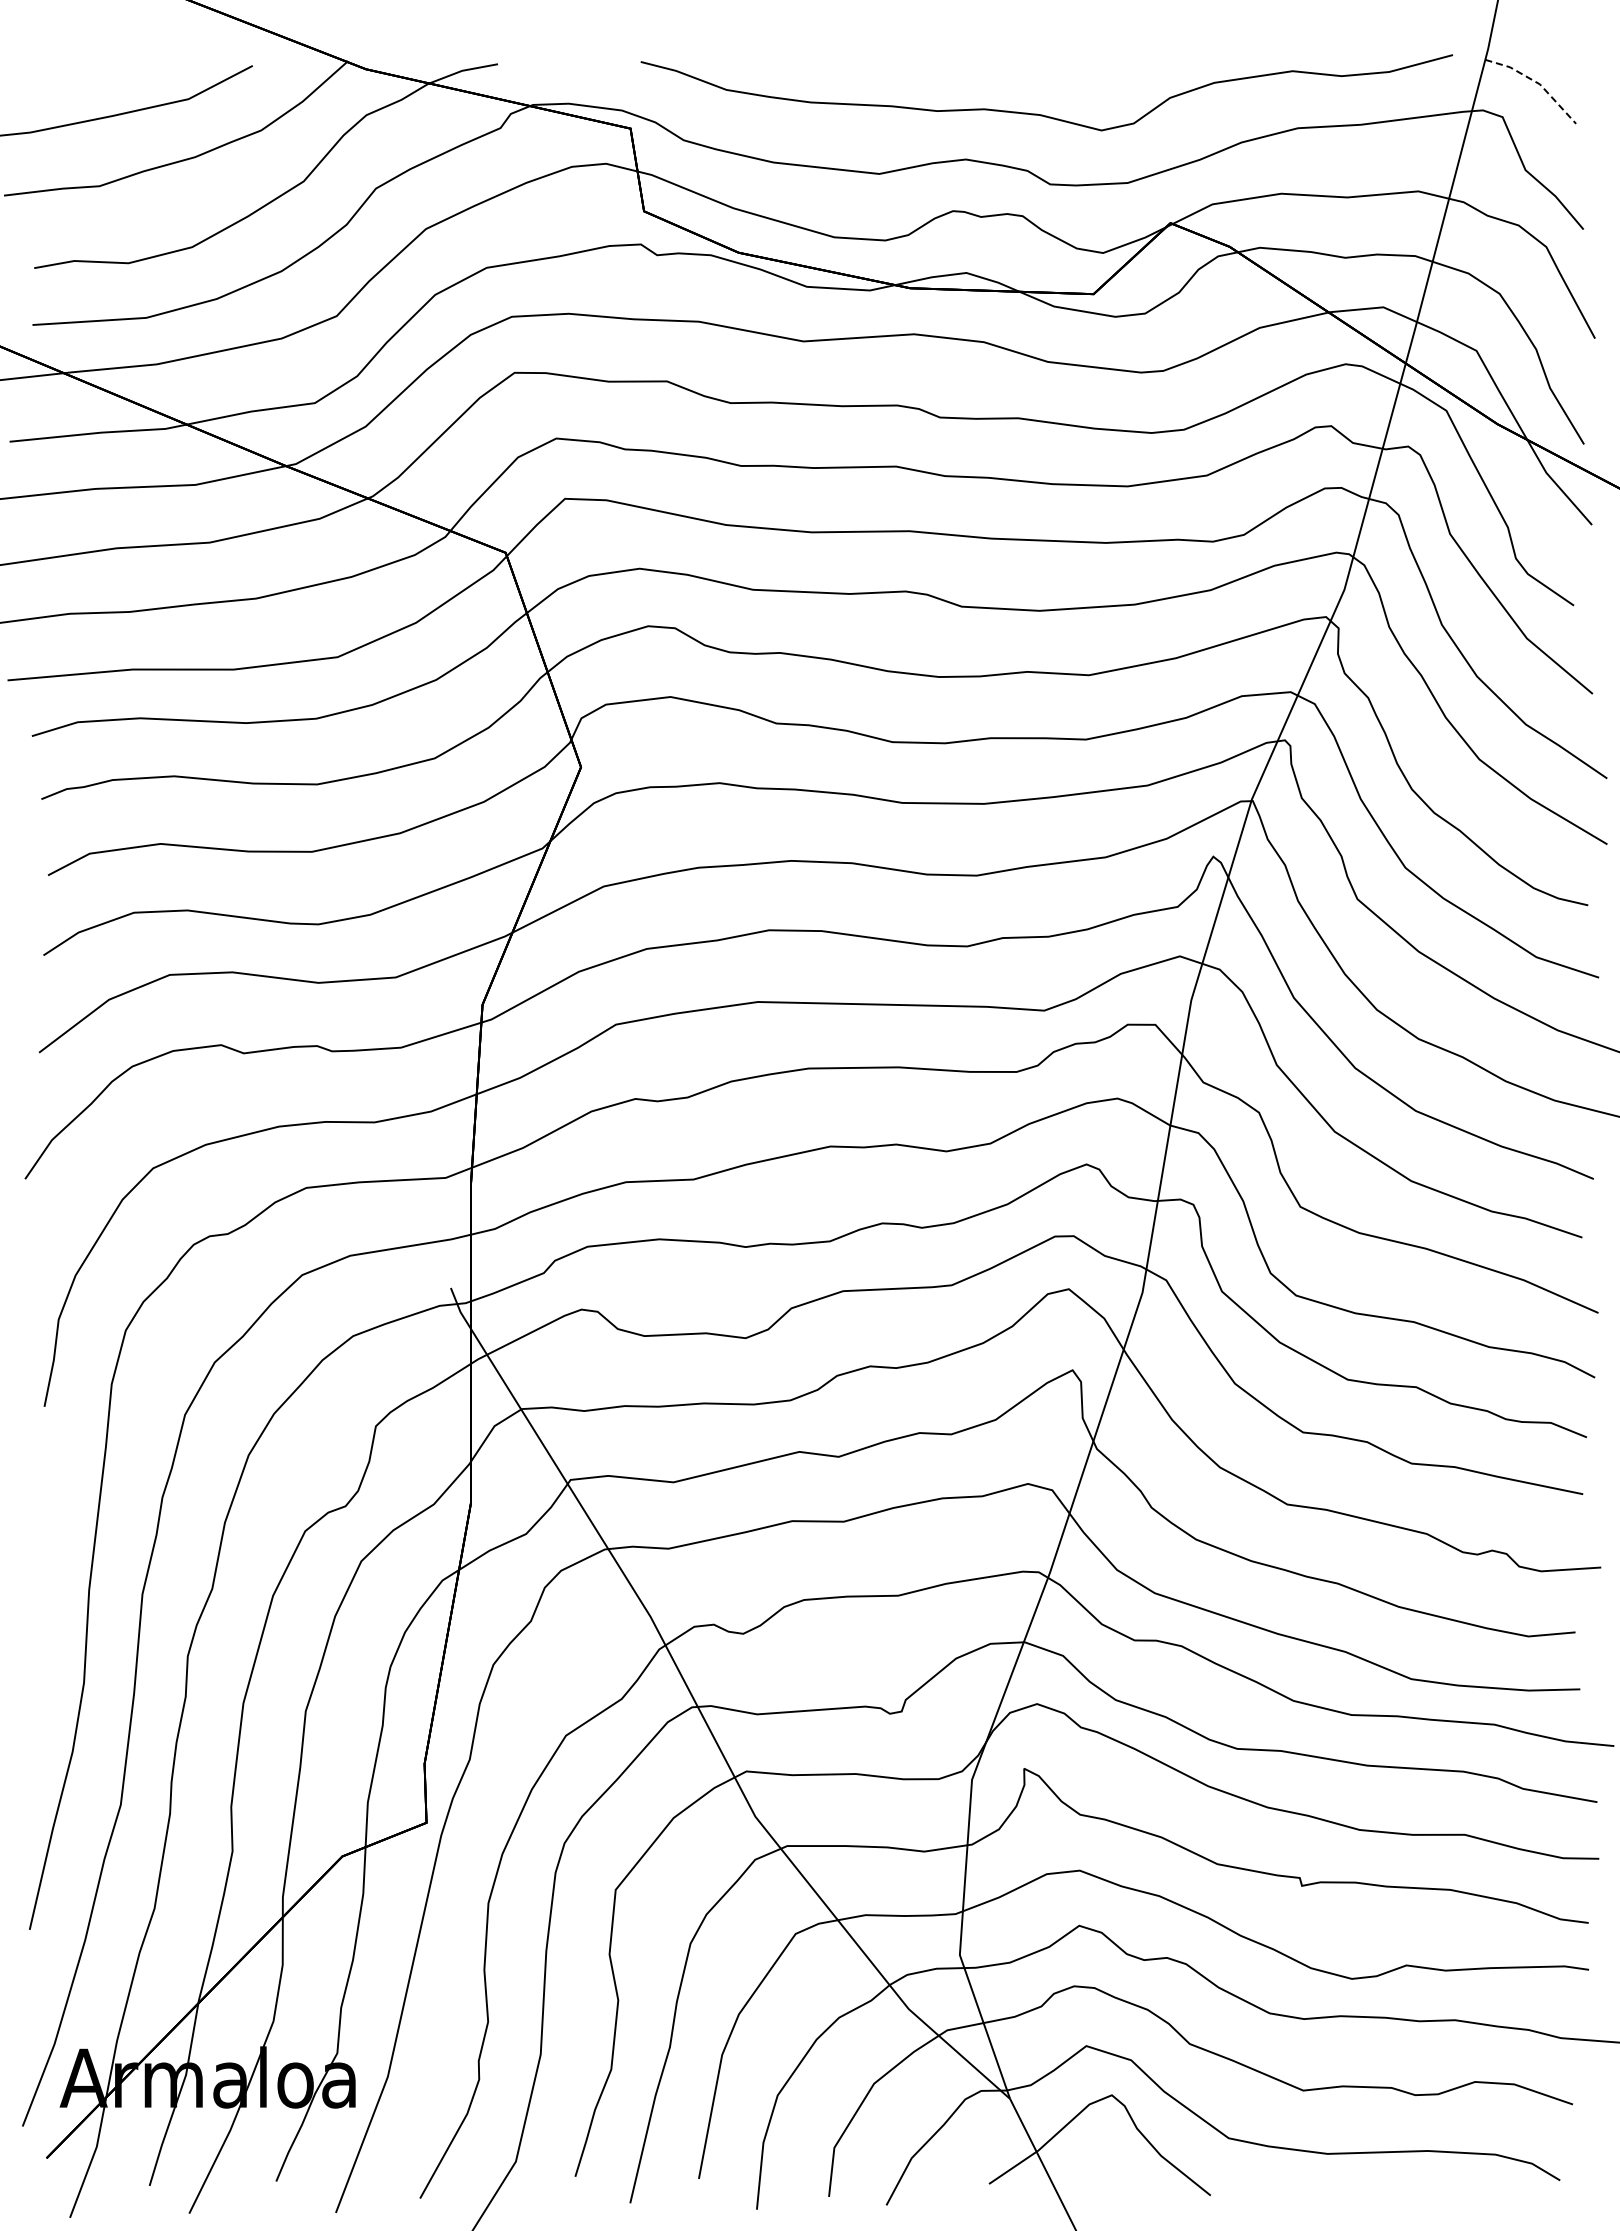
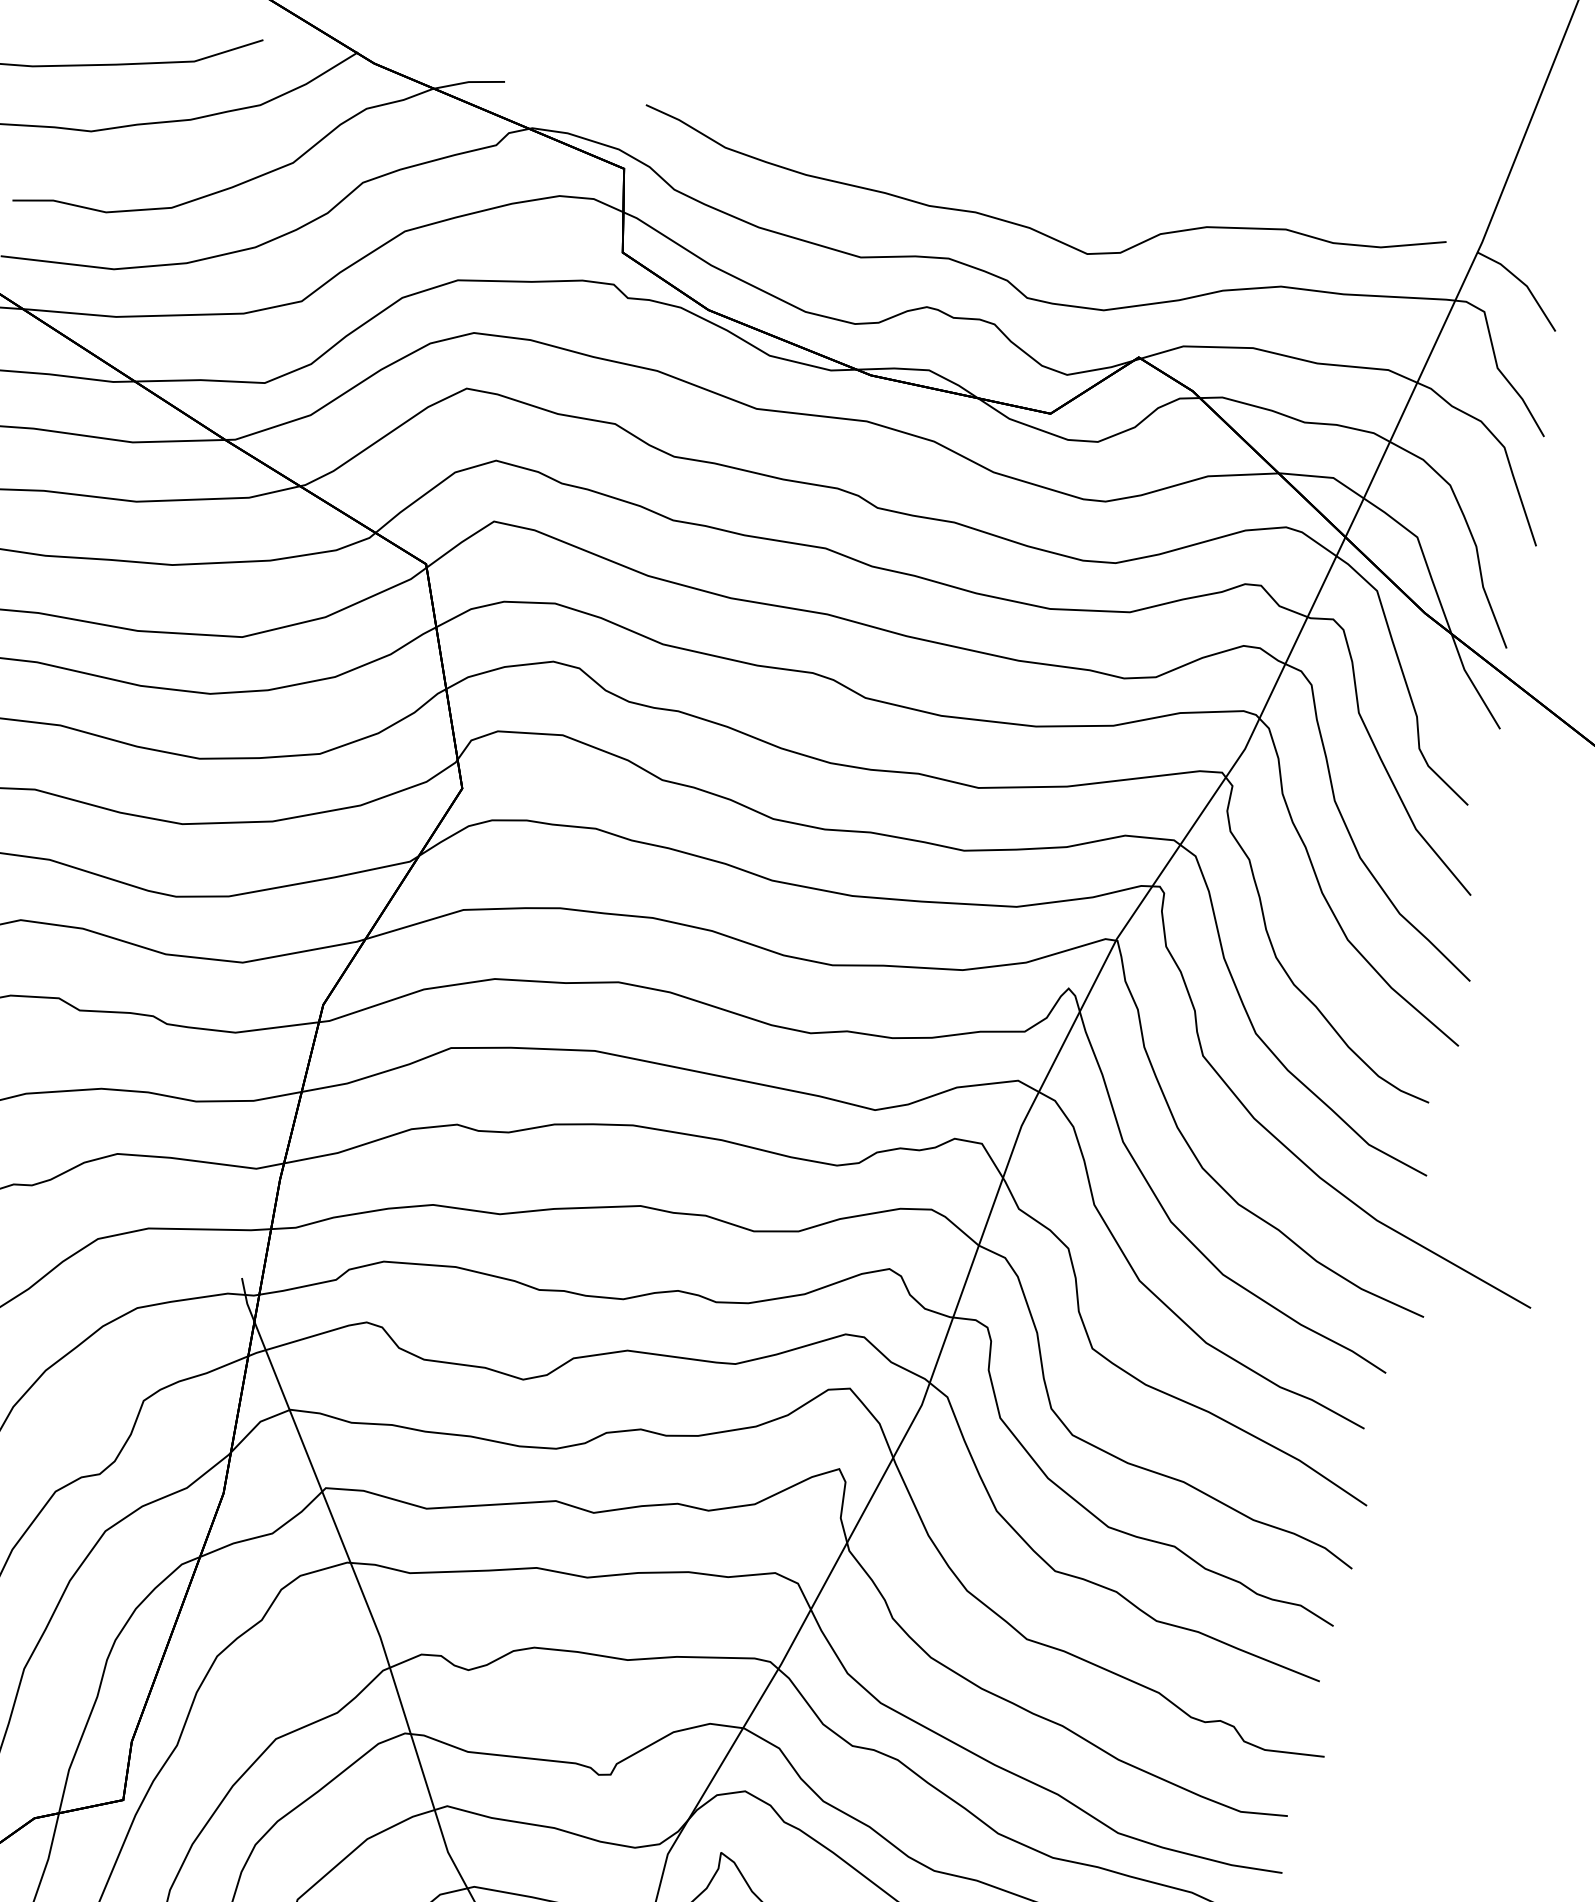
line: (1537, 82) -> (1524, 283), dashed -> solid

